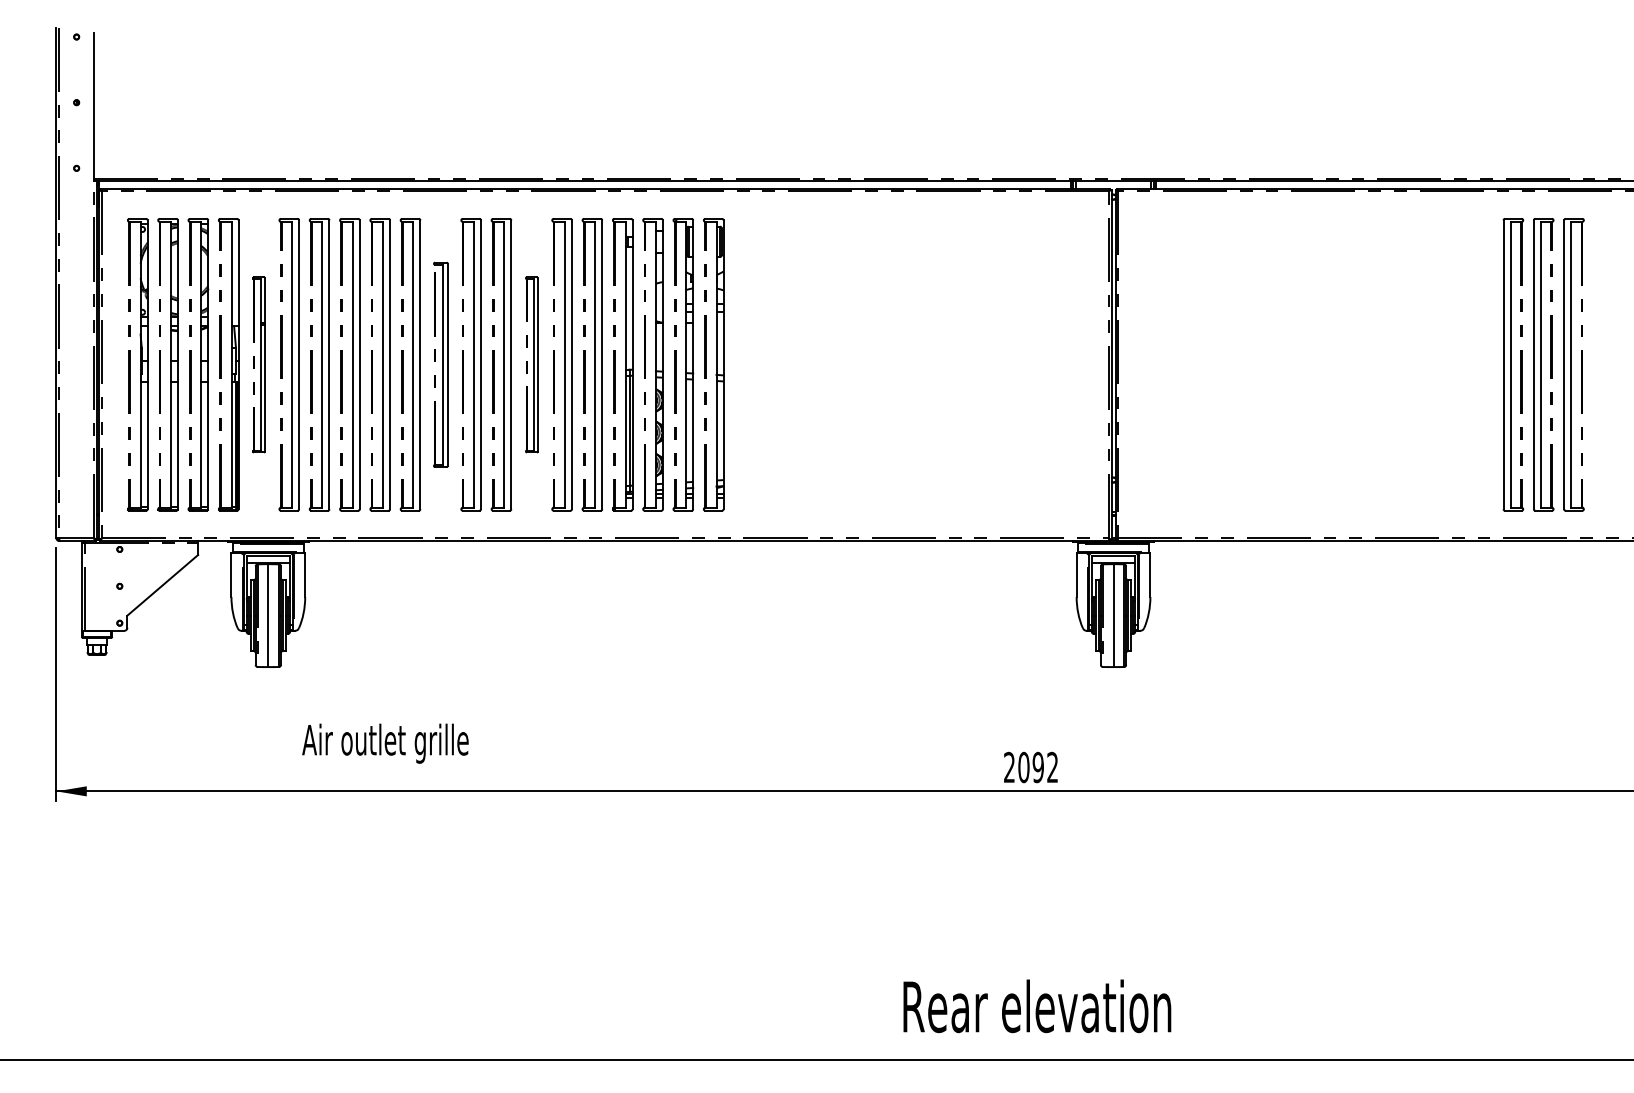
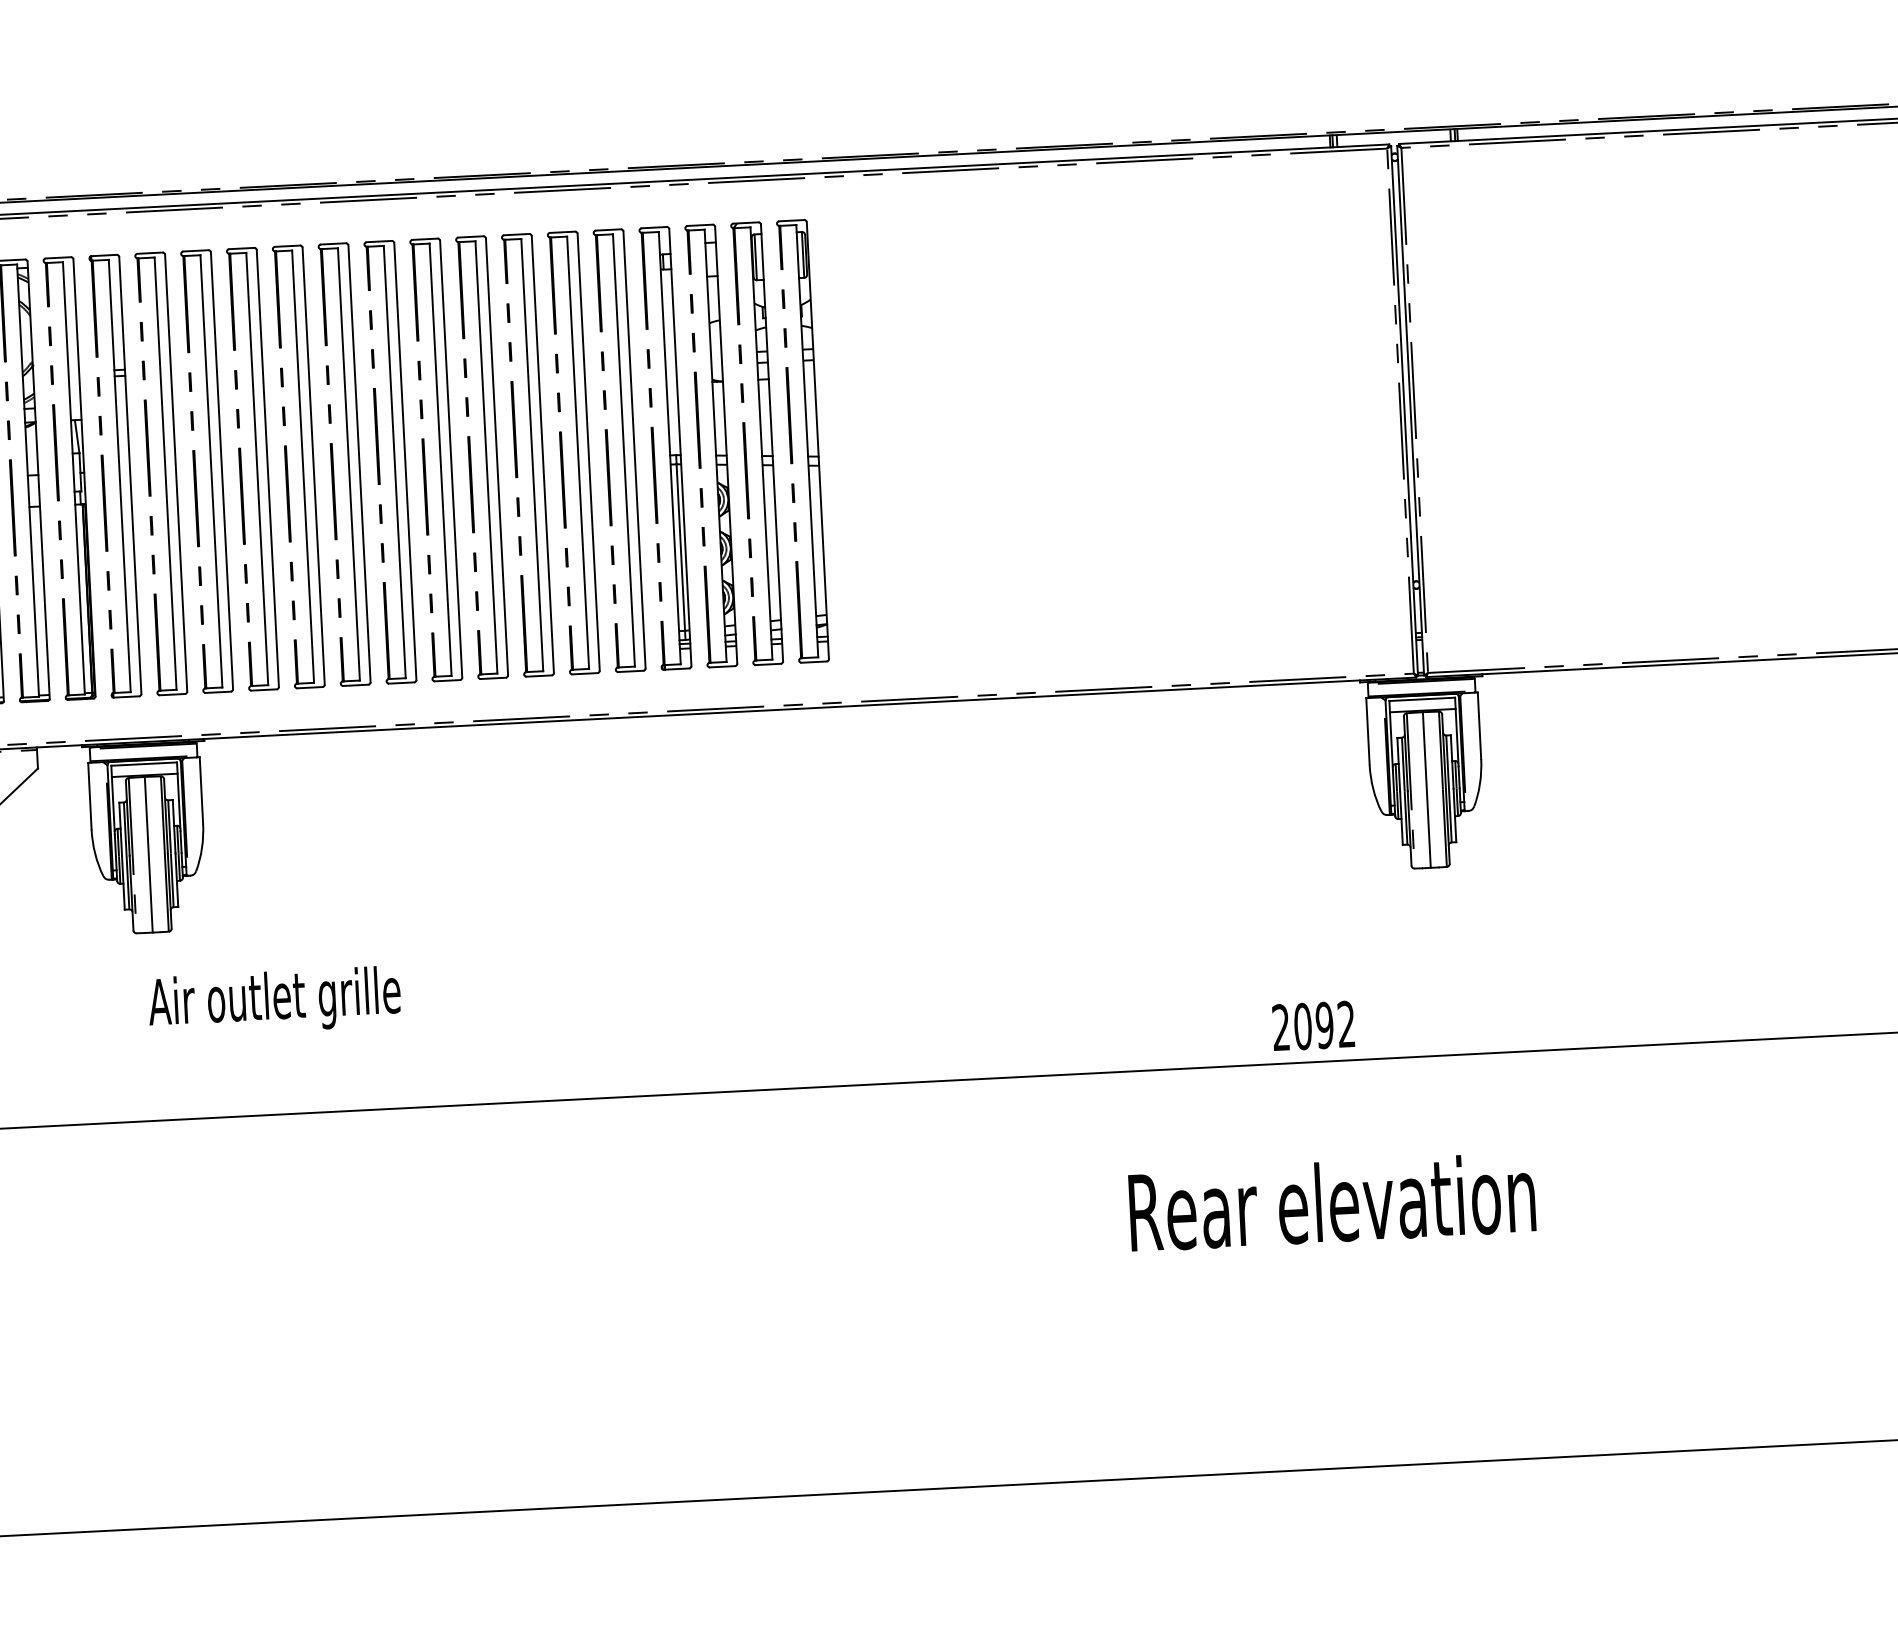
part: (258, 364) -> (114, 475), size x1.67
part: (440, 364) -> (389, 461), size x1.43
part: (531, 364) -> (527, 454), size x1.67
text: (385, 743) -> (274, 1001), moved
text: (1037, 1006) -> (1332, 1202), moved

